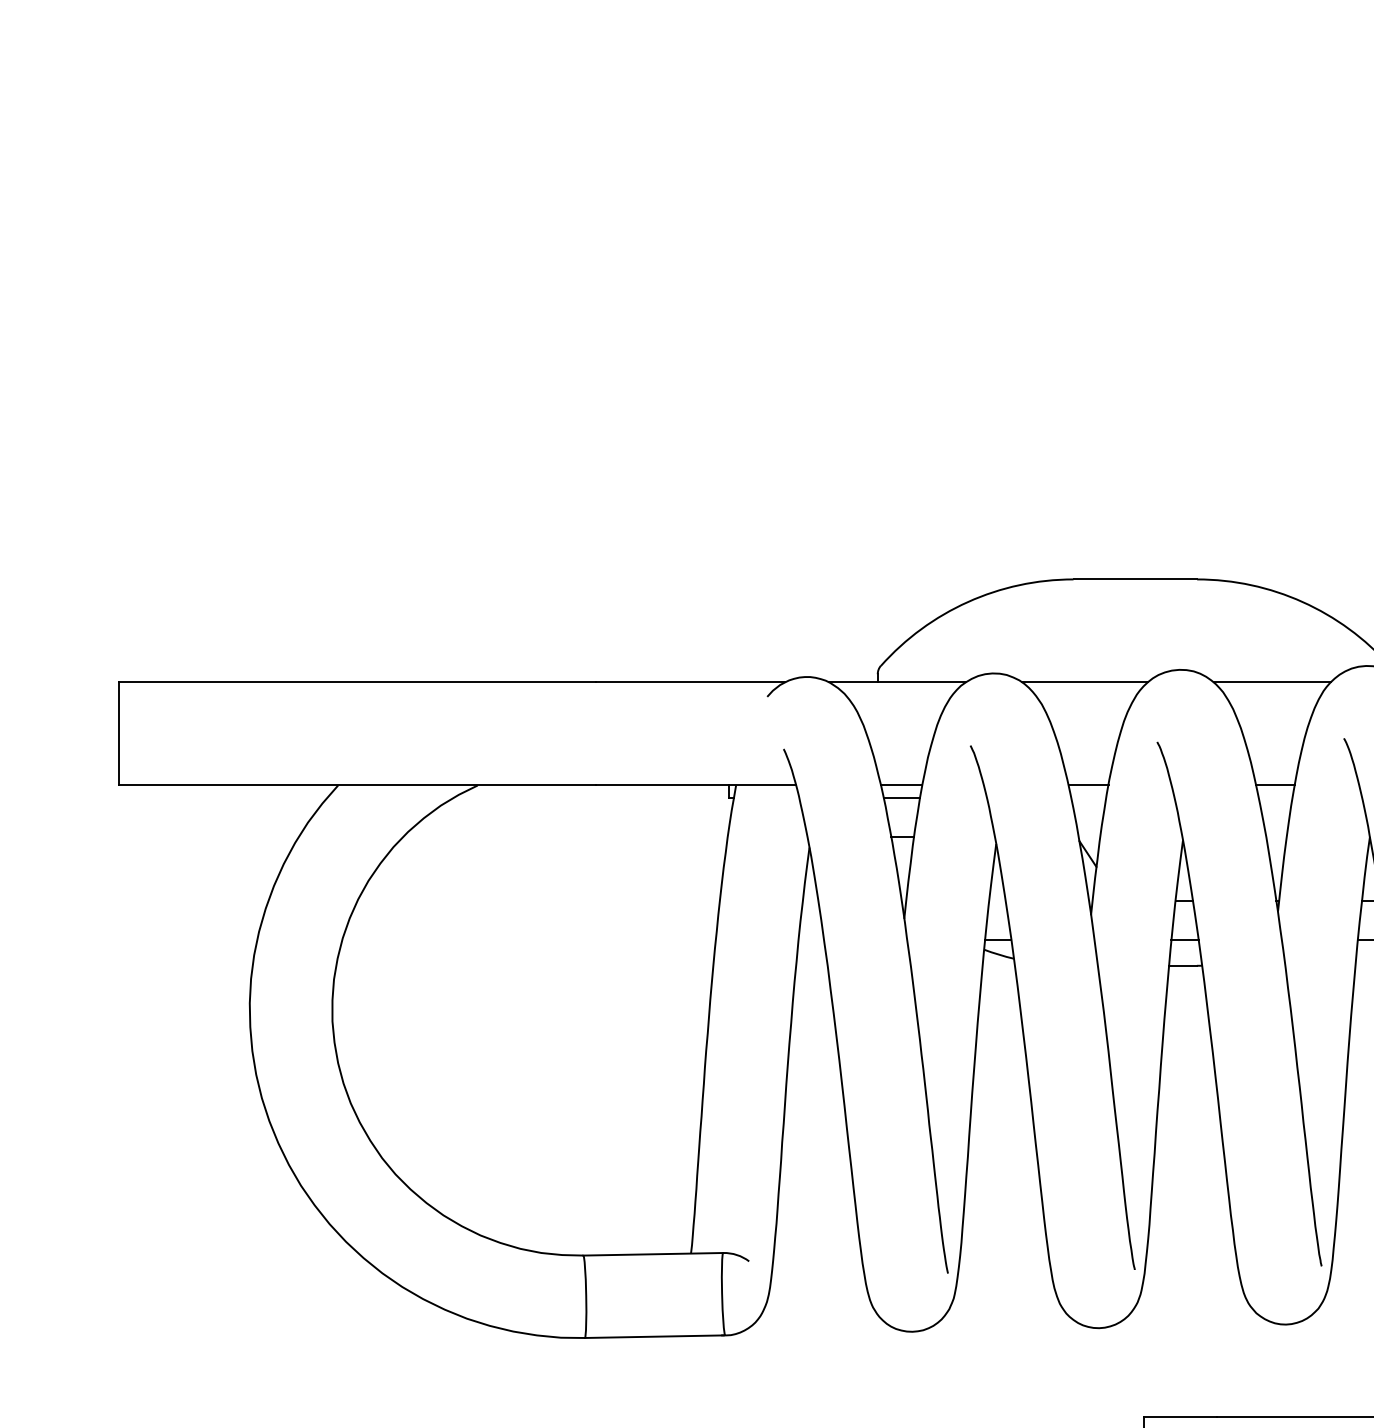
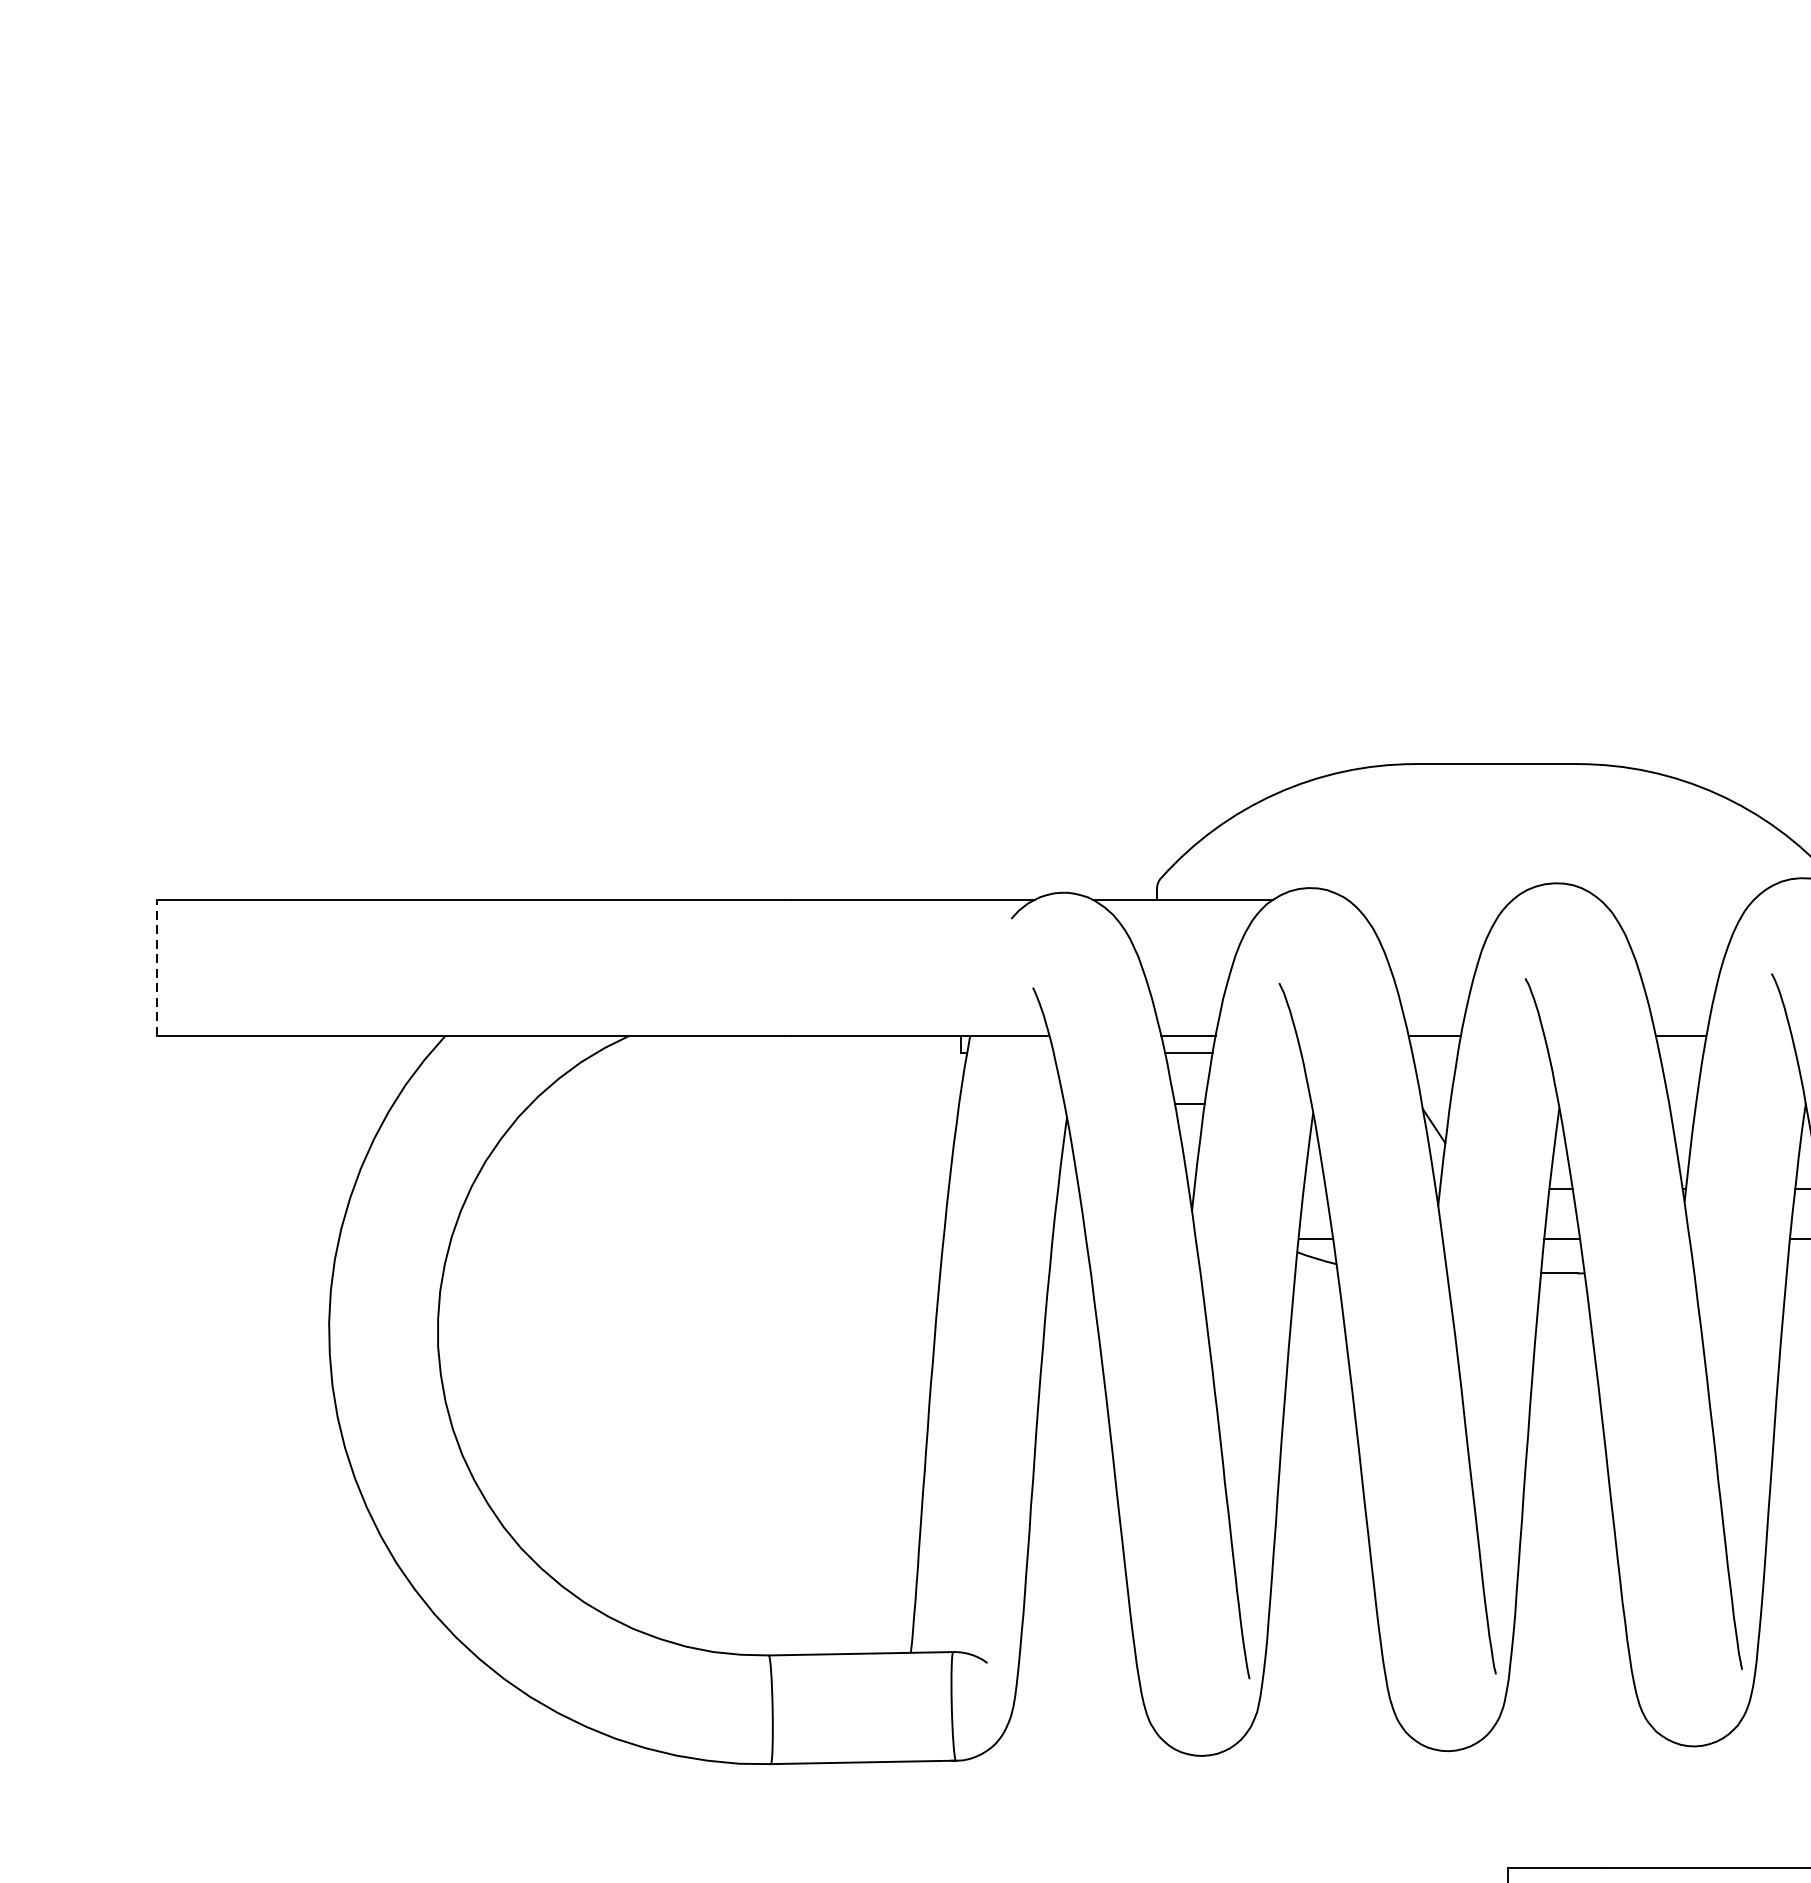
line: (1084, 682) -> (1429, 899), removed
line: (1271, 682) -> (1676, 899), removed
line: (119, 733) -> (157, 967), solid -> dashed

